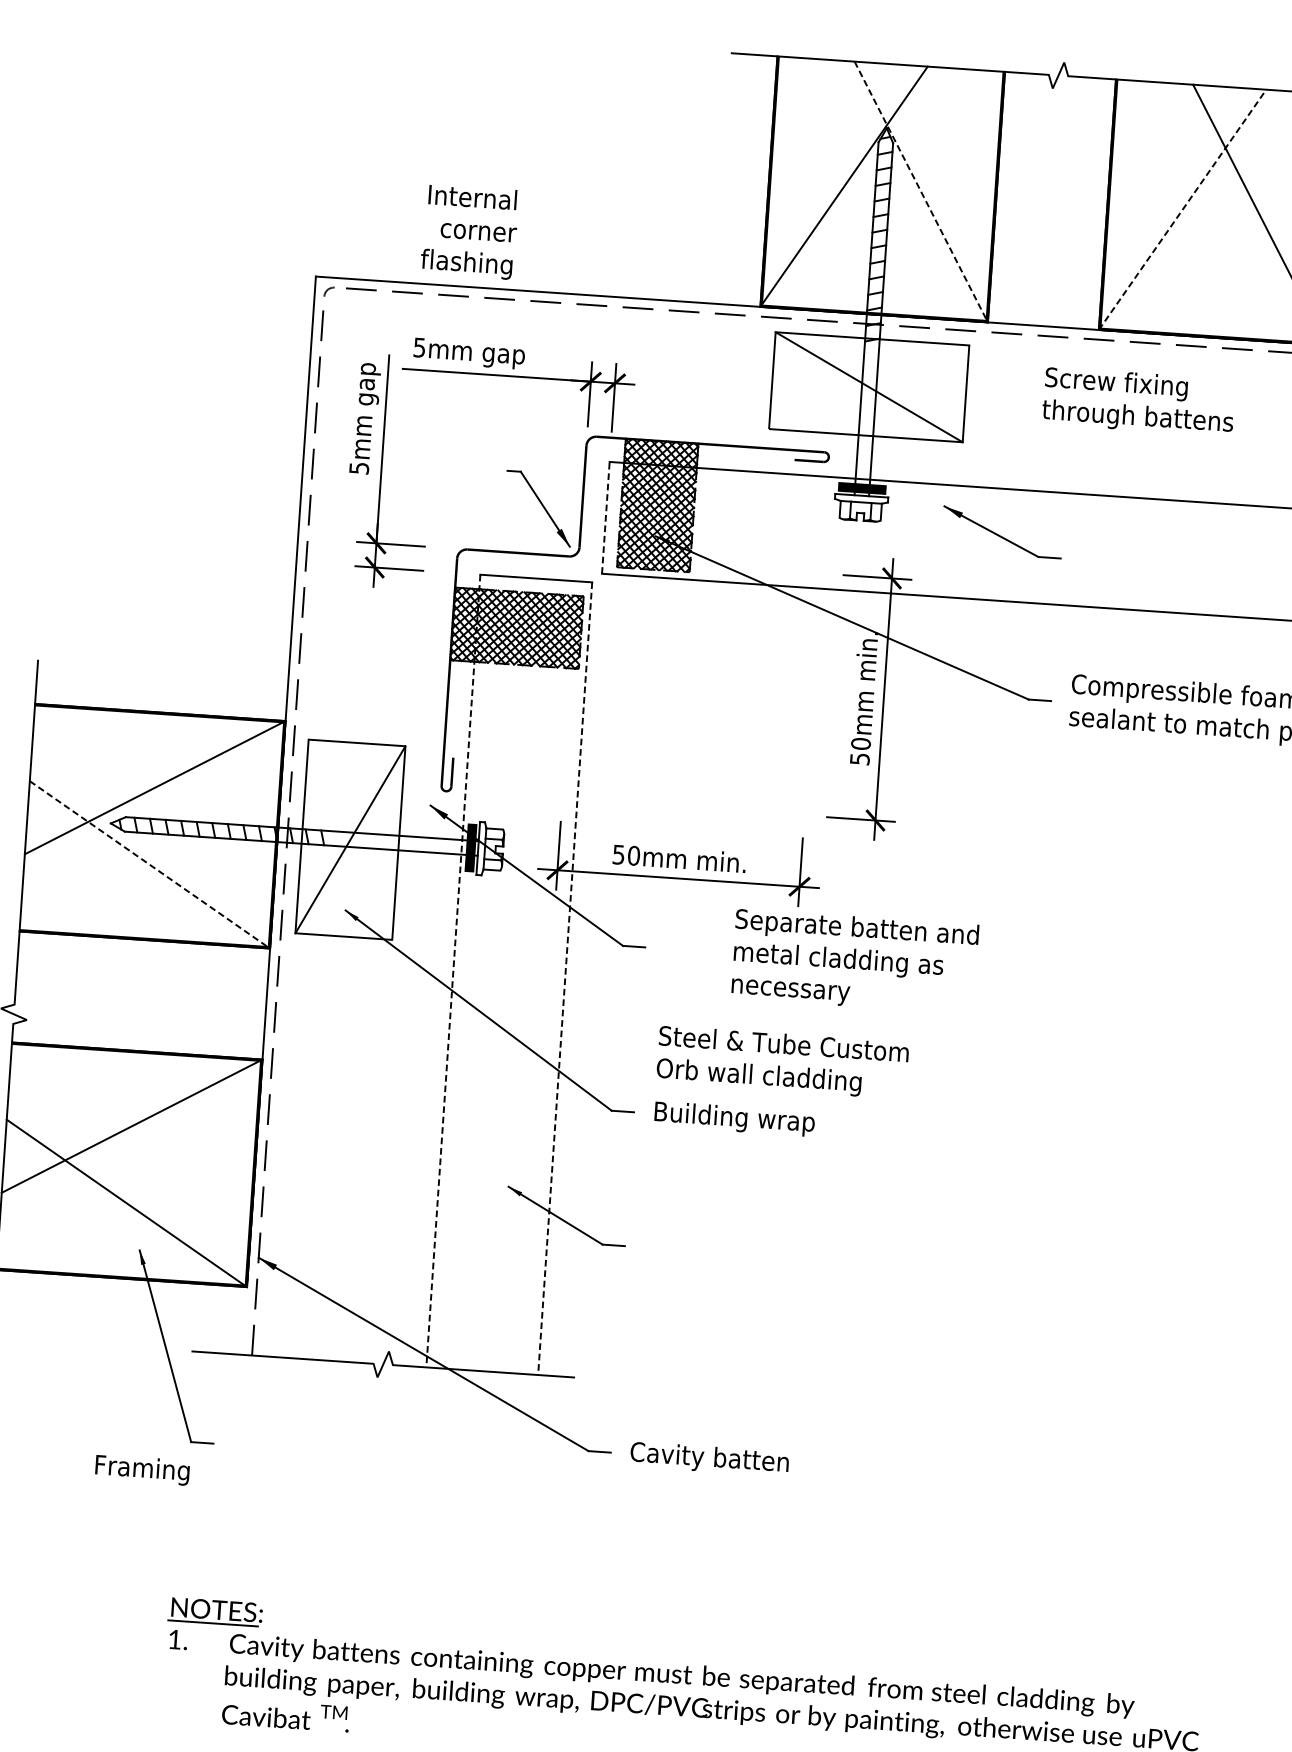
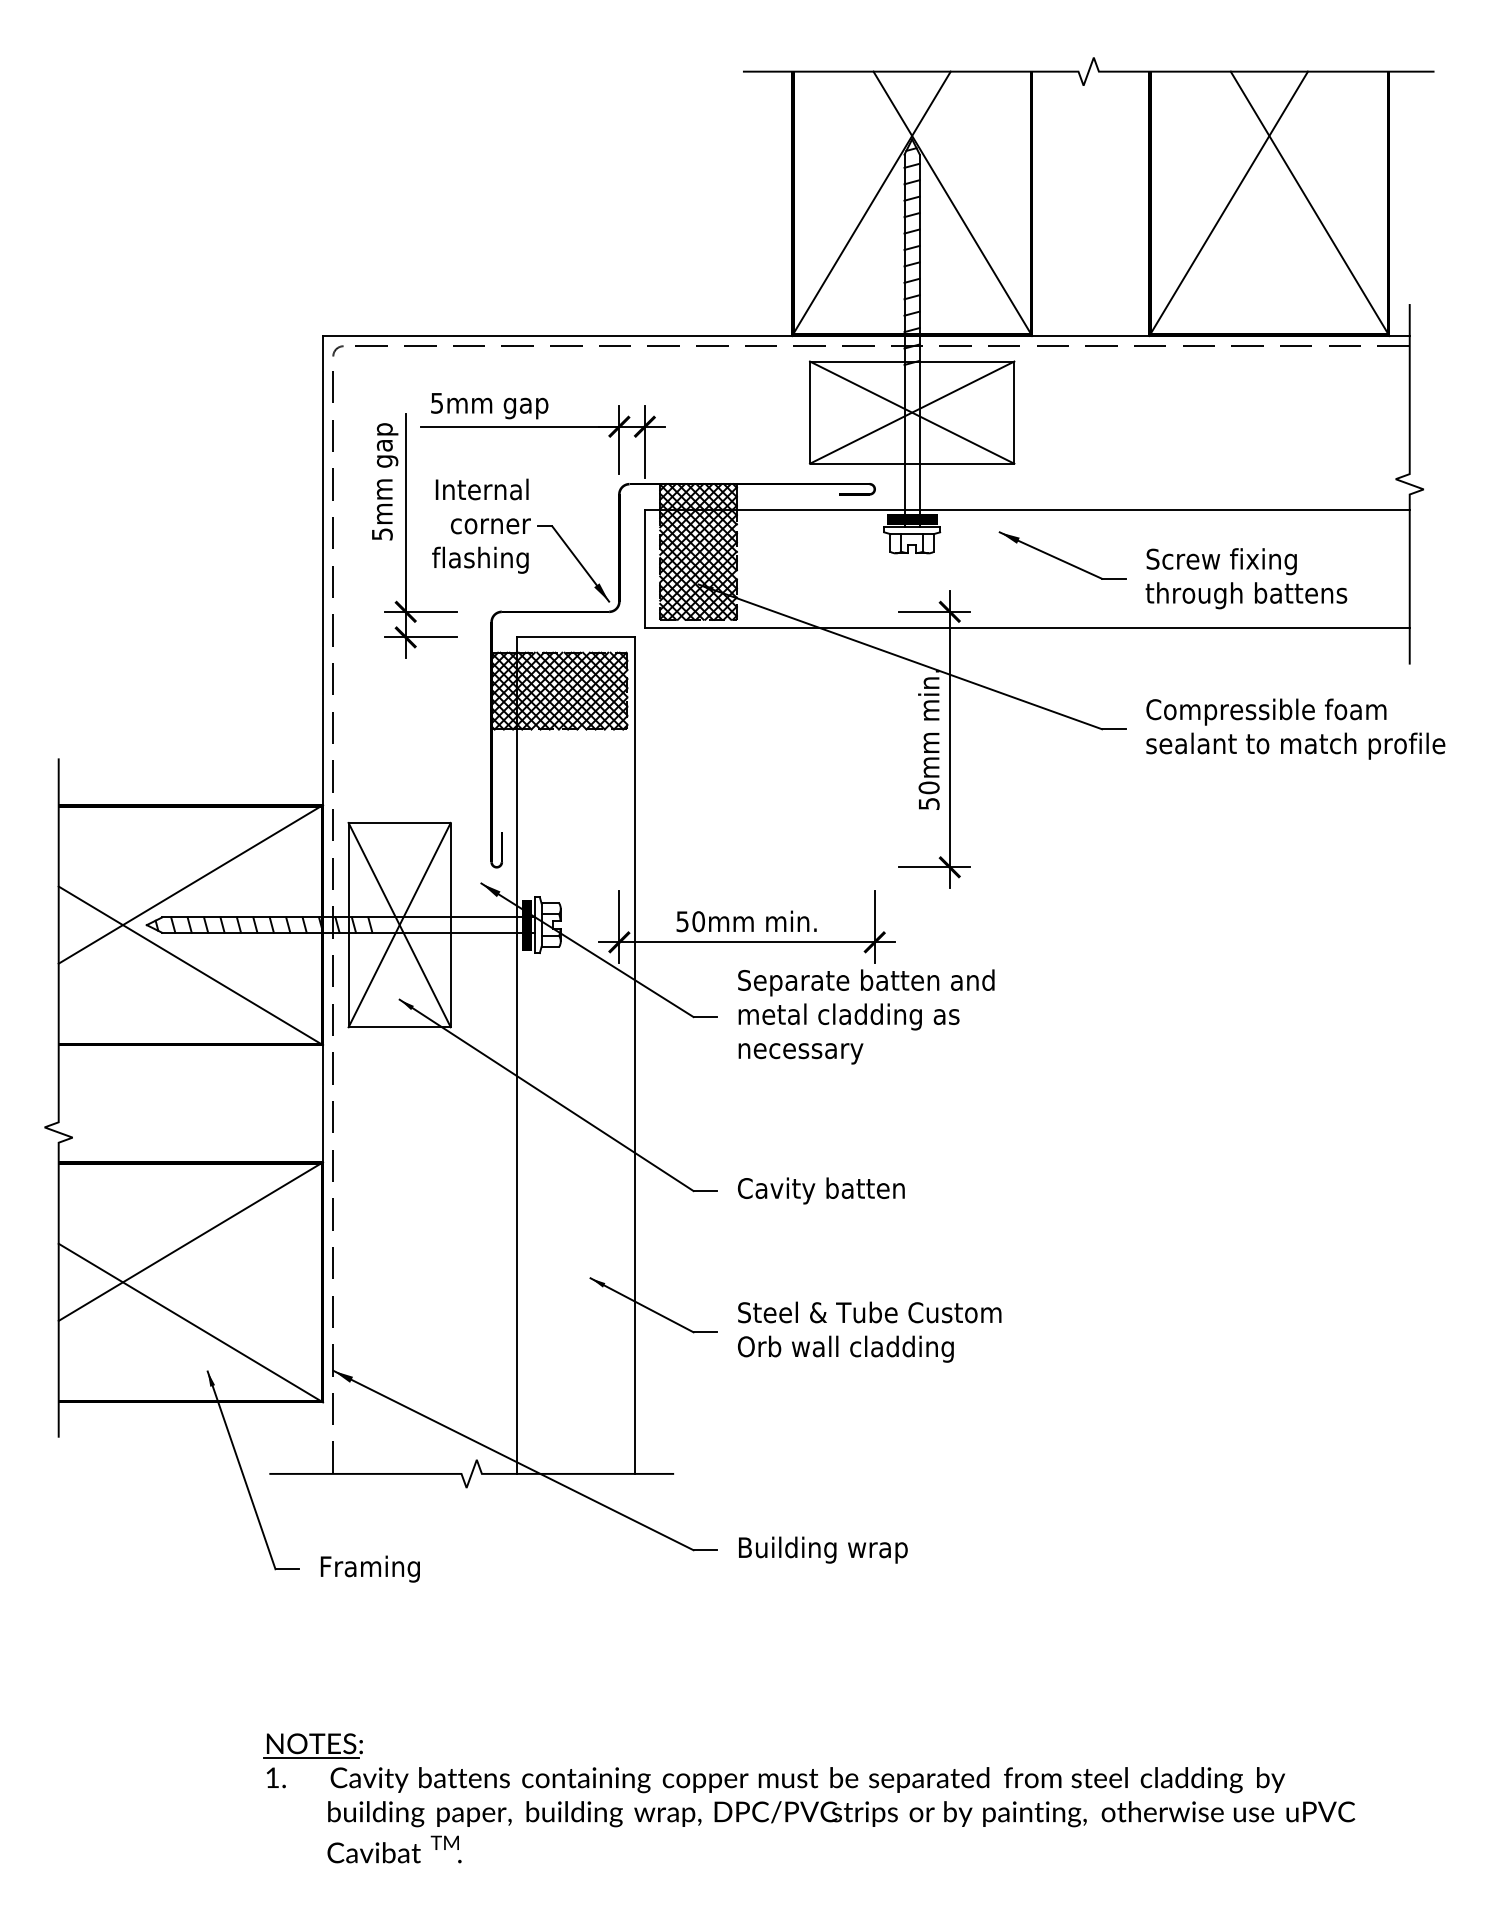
line: (921, 192) -> (953, 204), dashed -> solid
line: (1182, 209) -> (1228, 203), dashed -> solid
text: (469, 231) -> (481, 525), moved
line: (869, 387) -> (912, 412), added
text: (1138, 401) -> (1246, 578), moved
line: (605, 517) -> (644, 568), dashed -> solid
line: (350, 839) -> (399, 924), added
line: (150, 865) -> (191, 966), dashed -> solid
text: (855, 961) -> (866, 1016), moved
line: (453, 971) -> (517, 1056), dashed -> solid
line: (565, 979) -> (635, 1056), dashed -> solid
text: (782, 1061) -> (869, 1331), moved
text: (733, 1118) -> (822, 1190), Building wrap -> Cavity batten
text: (710, 1458) -> (822, 1549), Cavity batten -> Building wrap
text: (141, 1469) -> (369, 1568), moved

